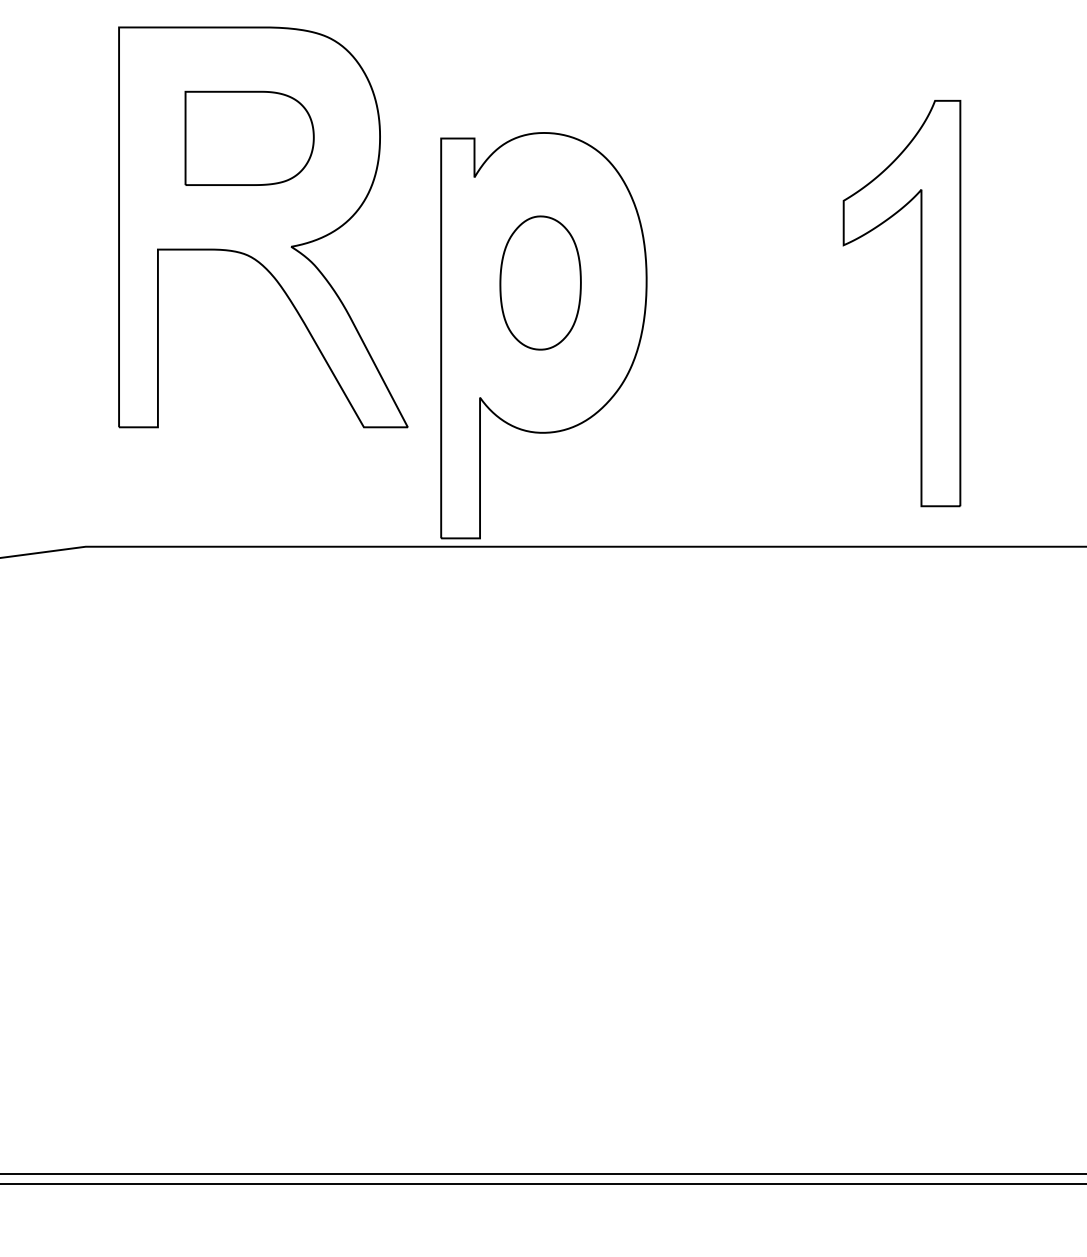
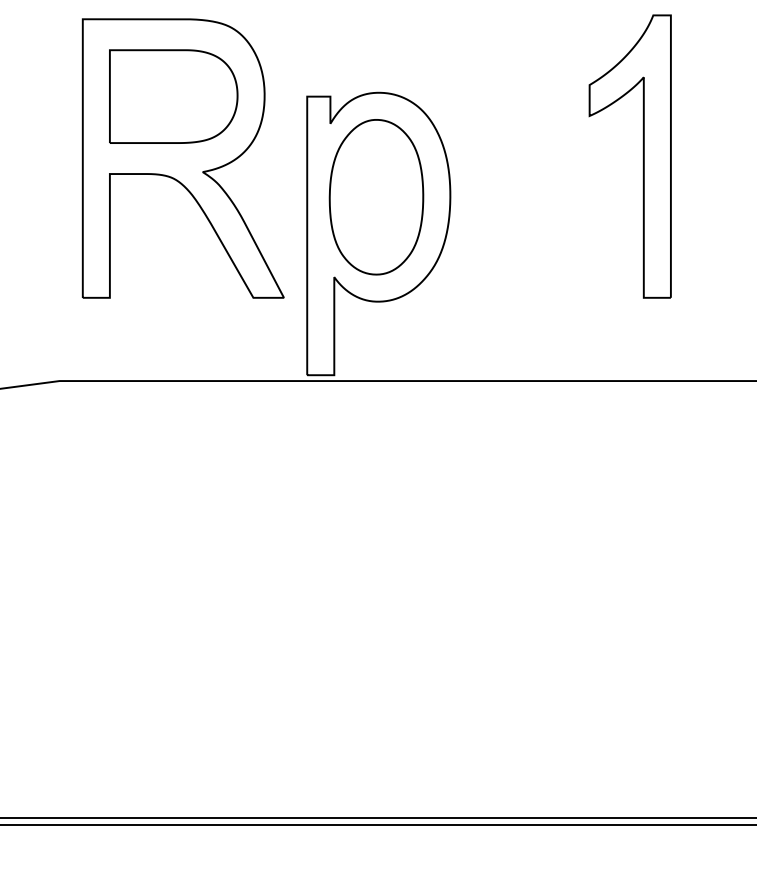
part: (249, 138) -> (173, 96), size x1.43
part: (540, 283) -> (376, 197), size x1.67
part: (919, 303) -> (642, 156), moved

